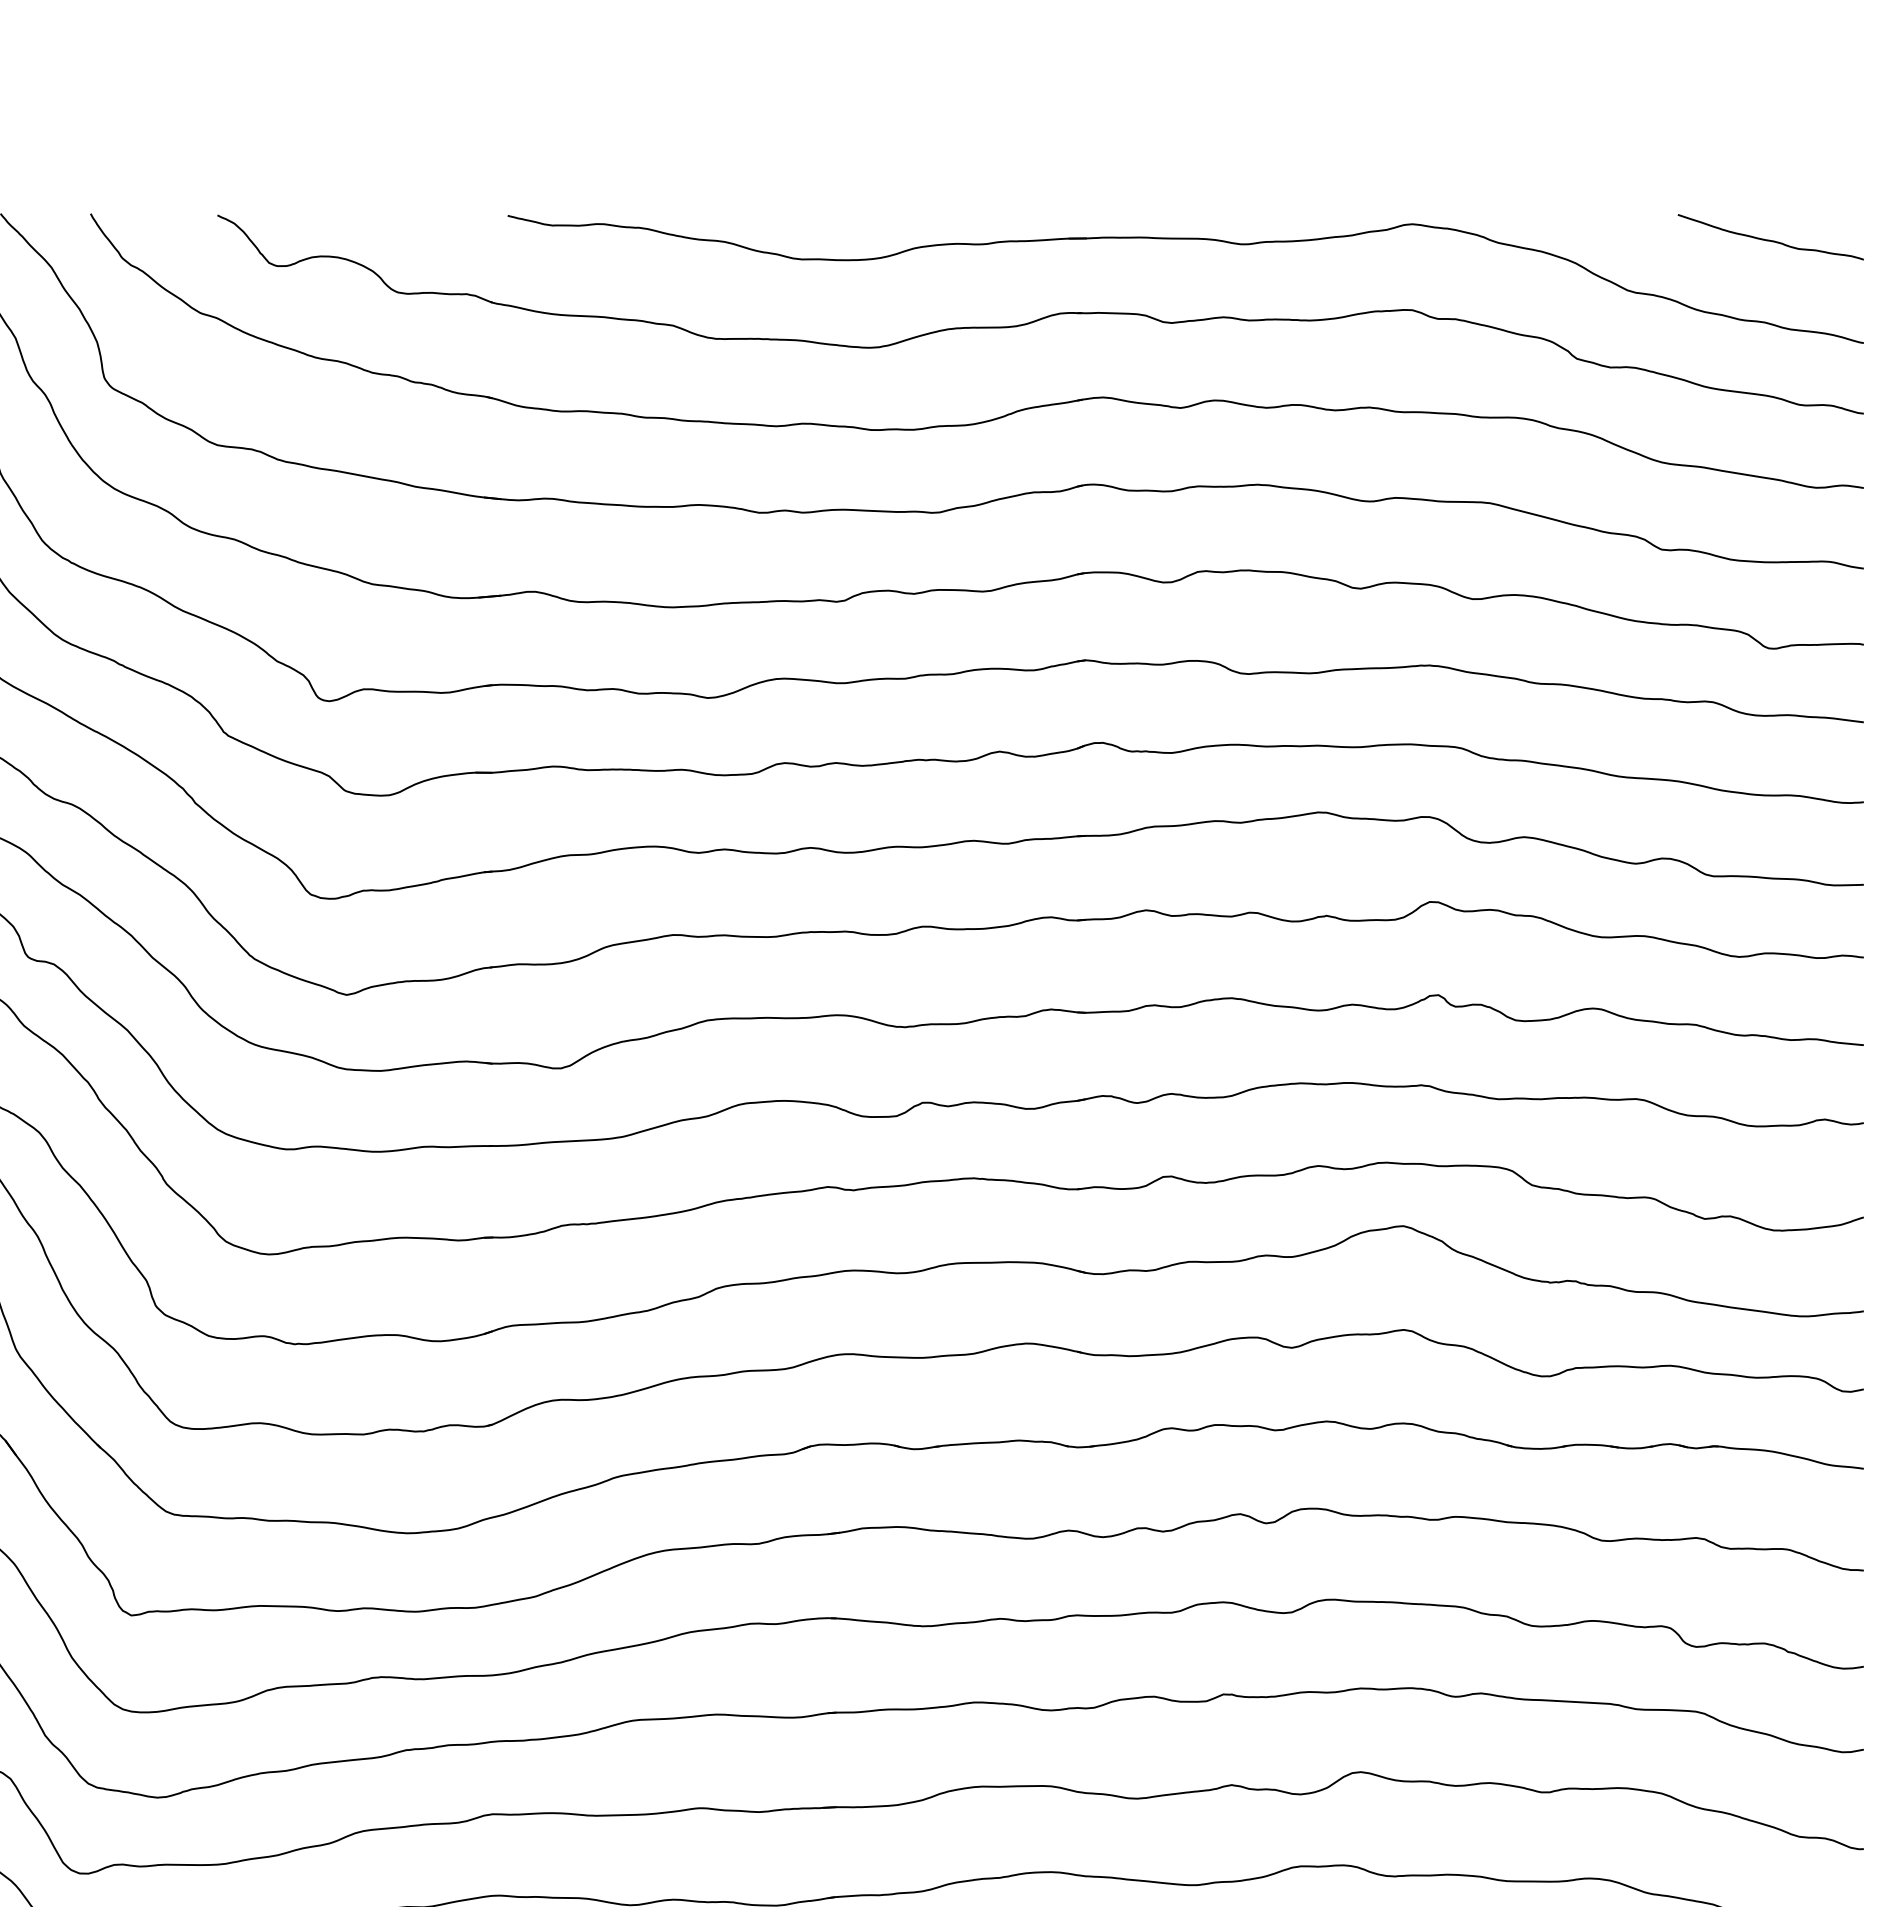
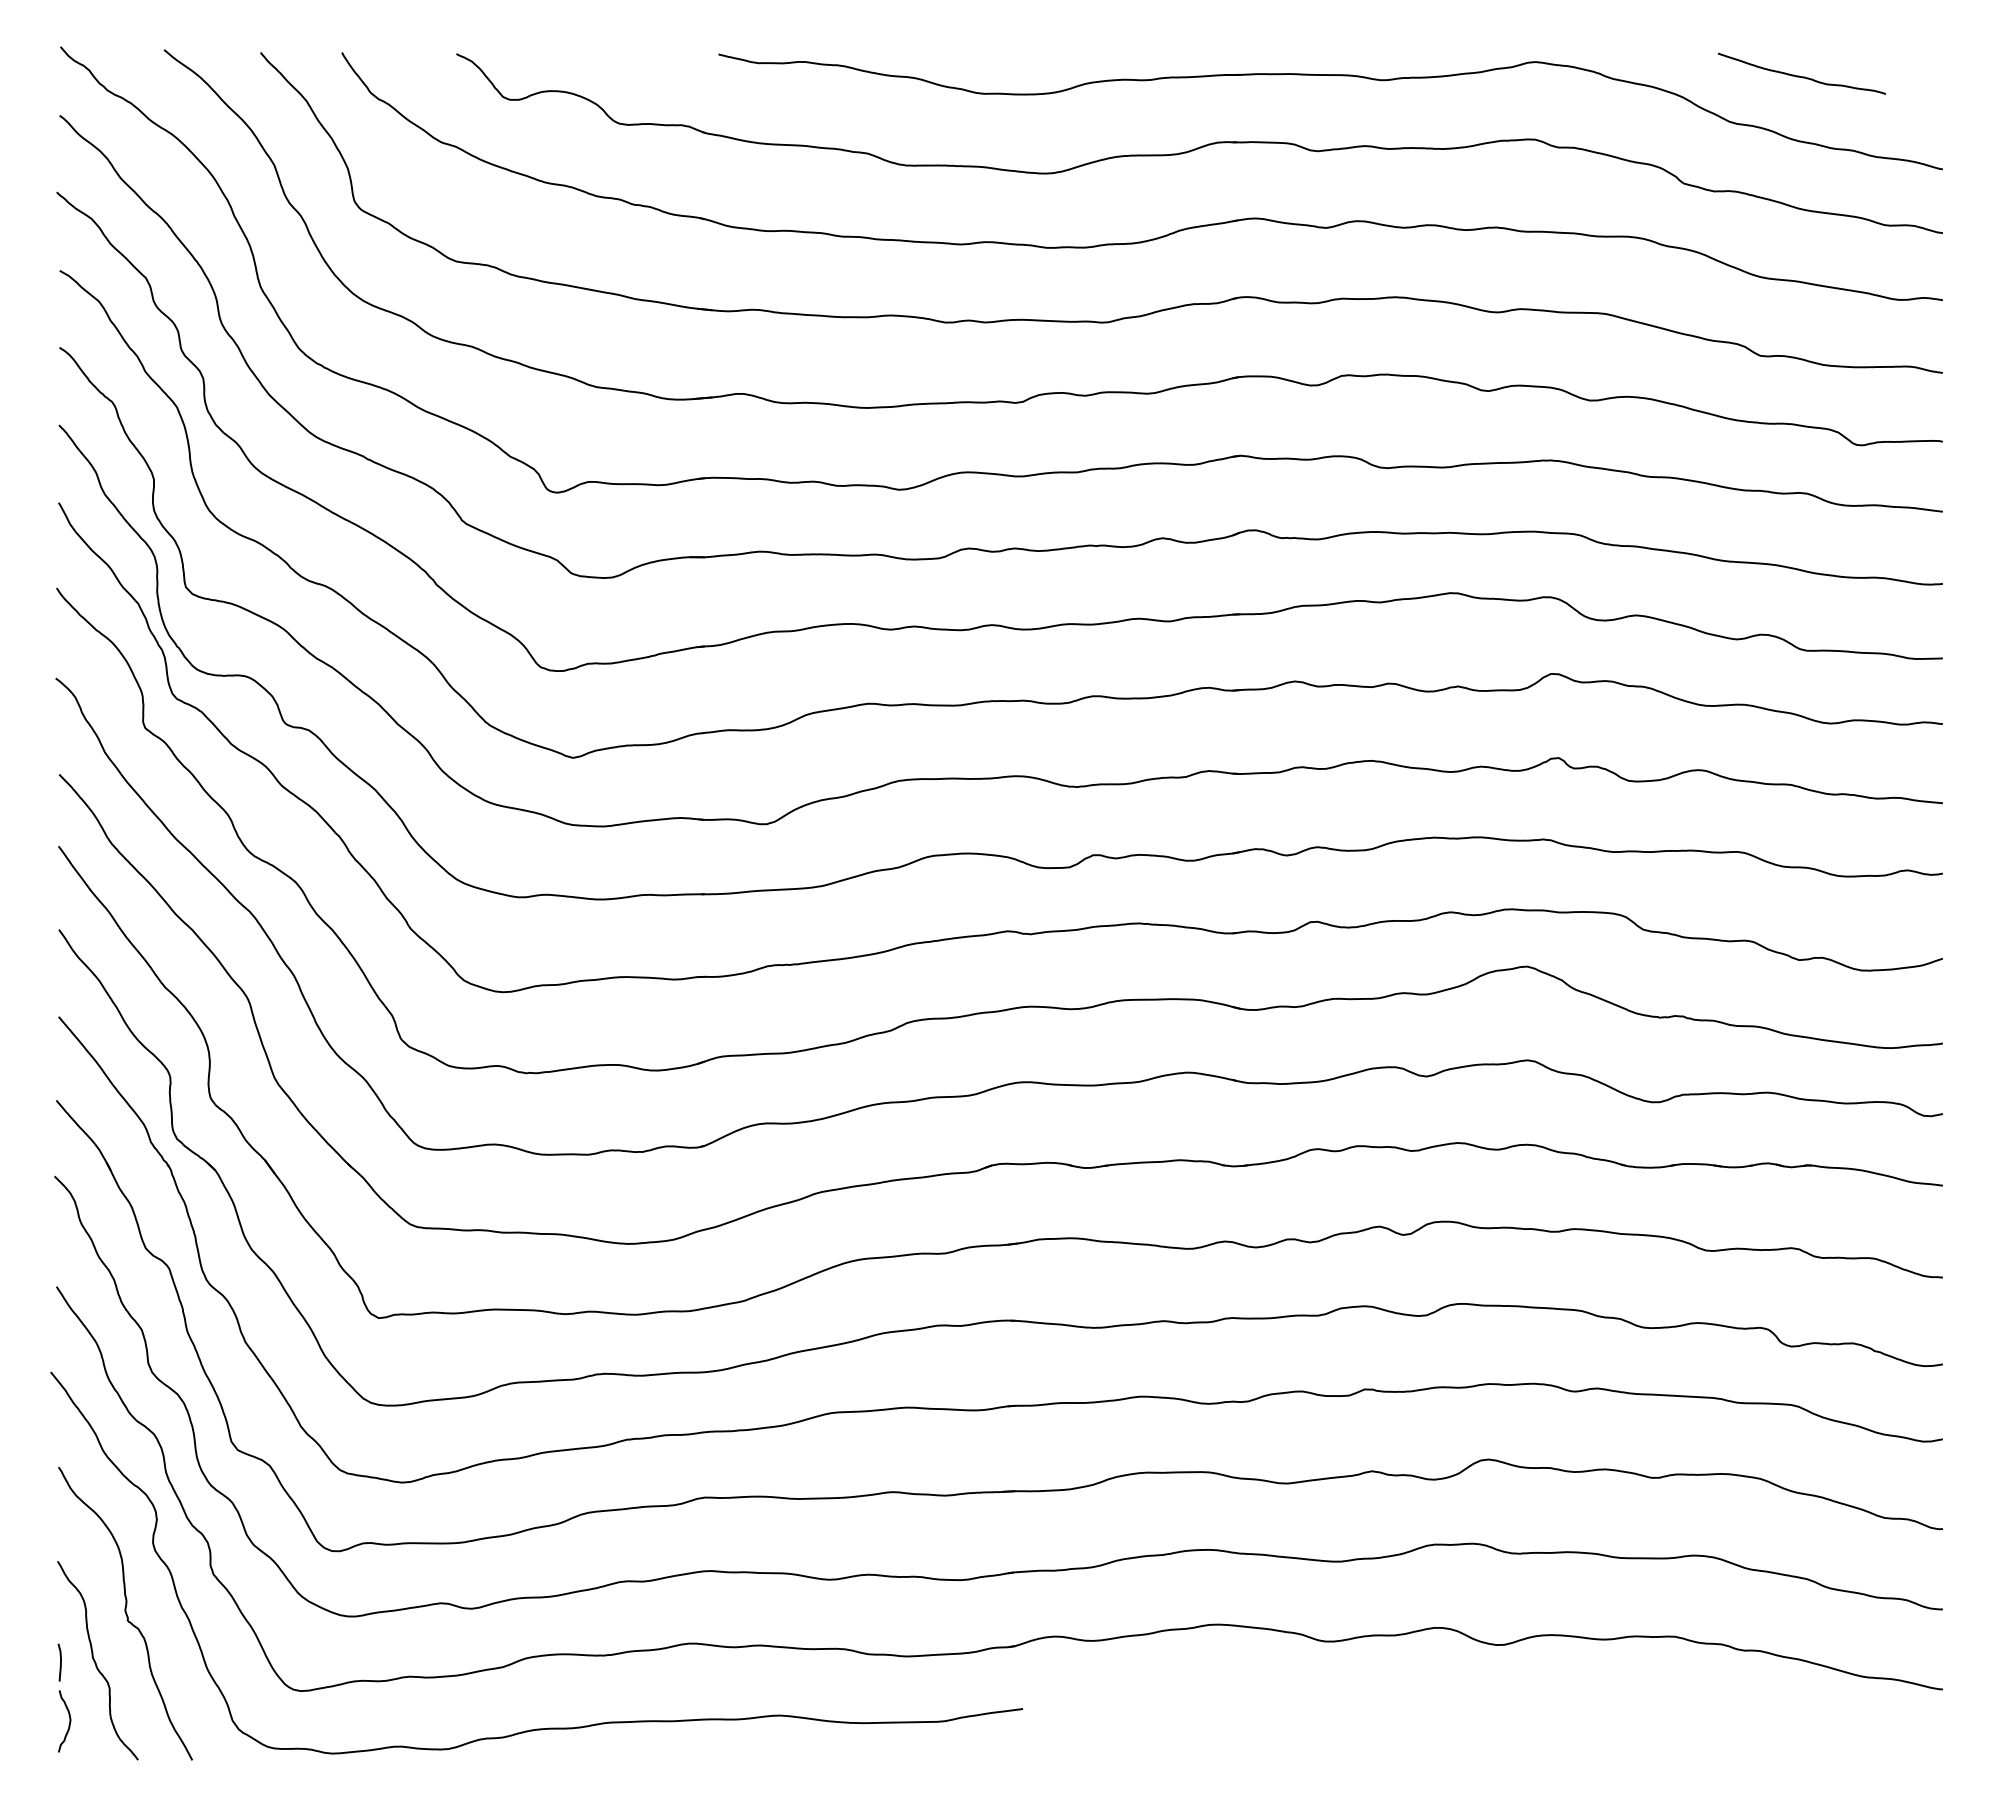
curve: (1768, 239) -> (1799, 75), moved

